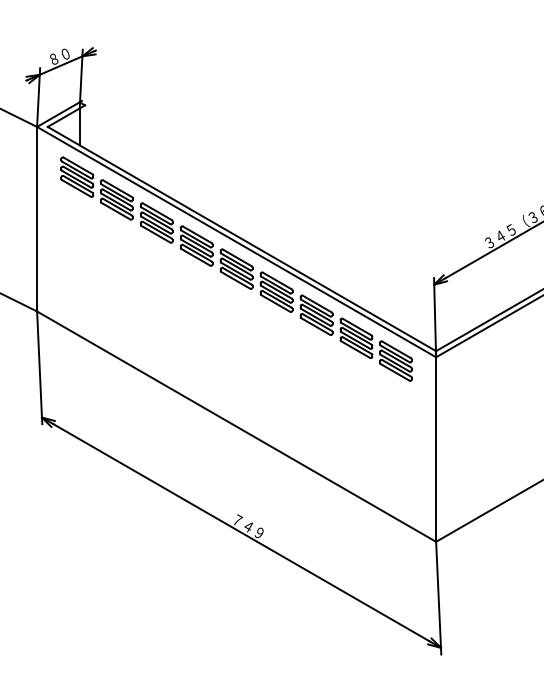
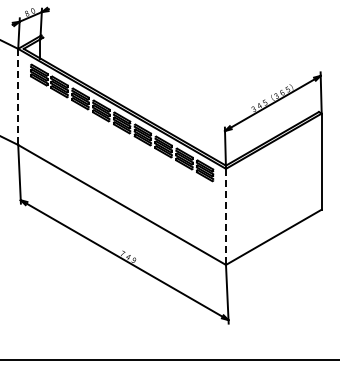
line: (37, 220) -> (18, 97), solid -> dashed
line: (435, 450) -> (225, 217), solid -> dashed

